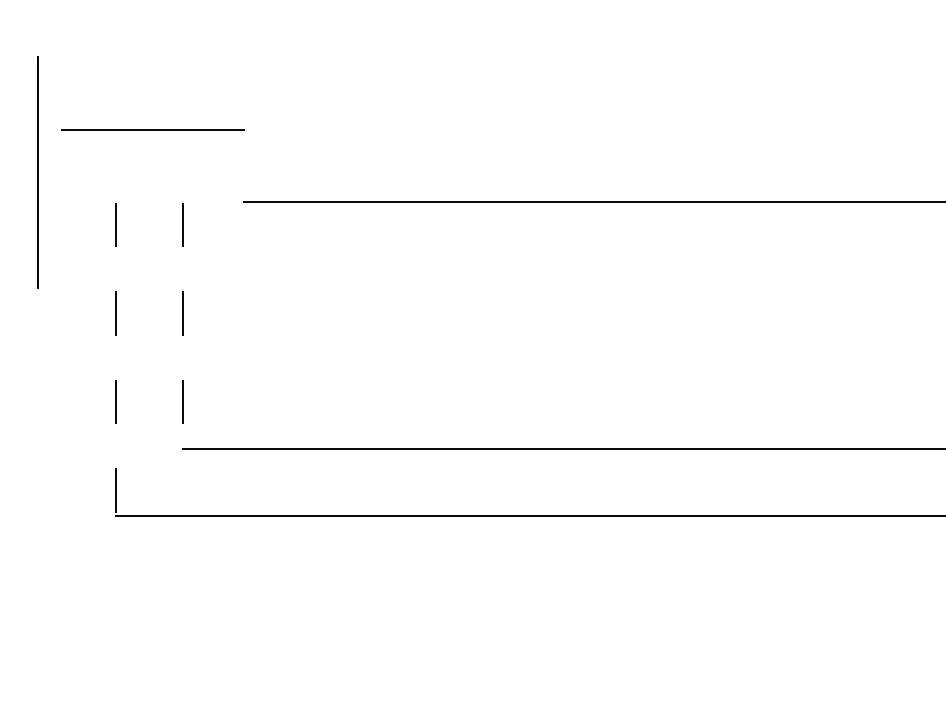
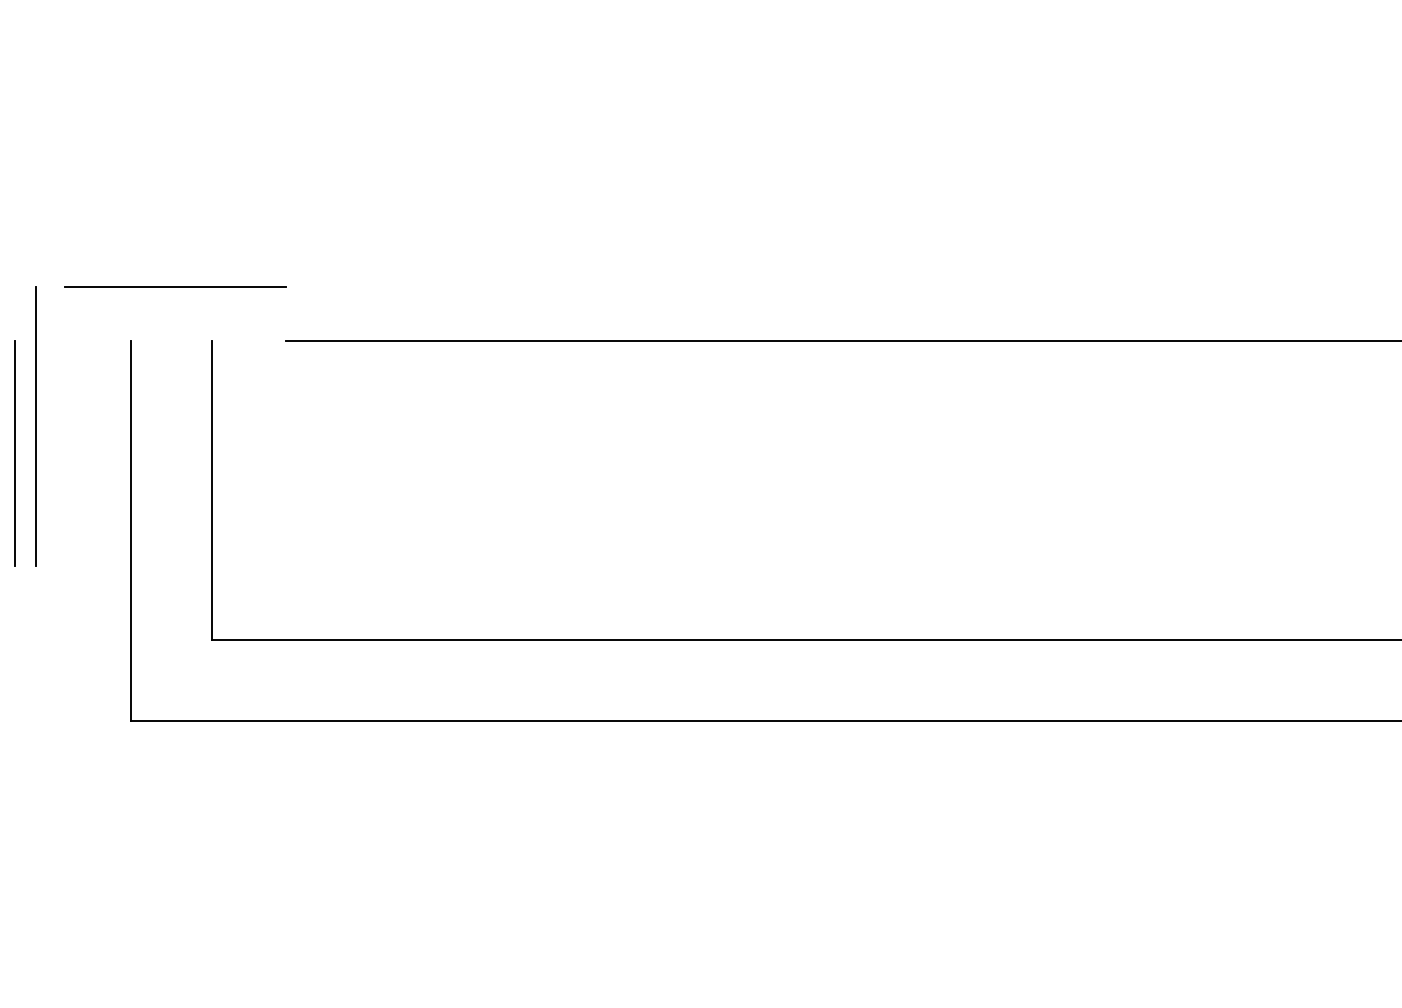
line: (153, 129) -> (175, 286), moved
line: (37, 172) -> (35, 426), moved
line: (20, 295) -> (14, 453), added
line: (182, 326) -> (211, 491), dashed -> solid
line: (116, 359) -> (131, 531), dashed -> solid

